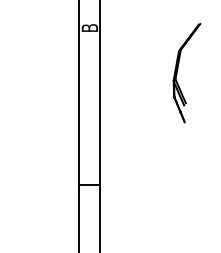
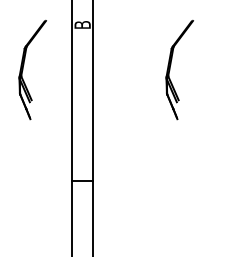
part: (31, 68) -> (24, 65), added

